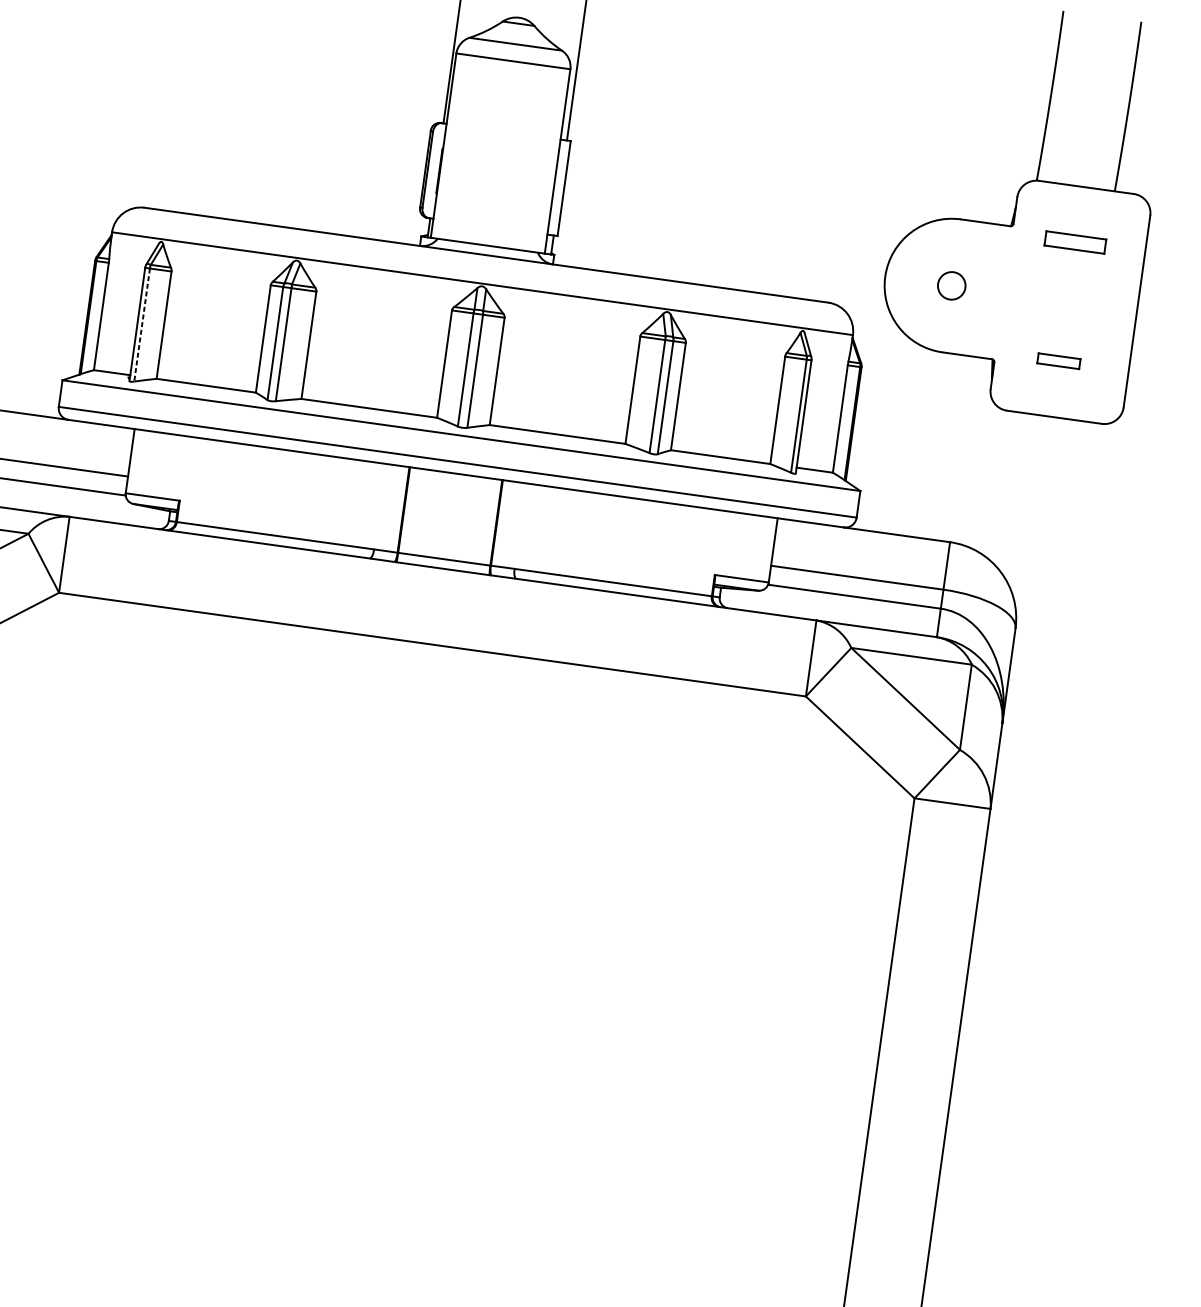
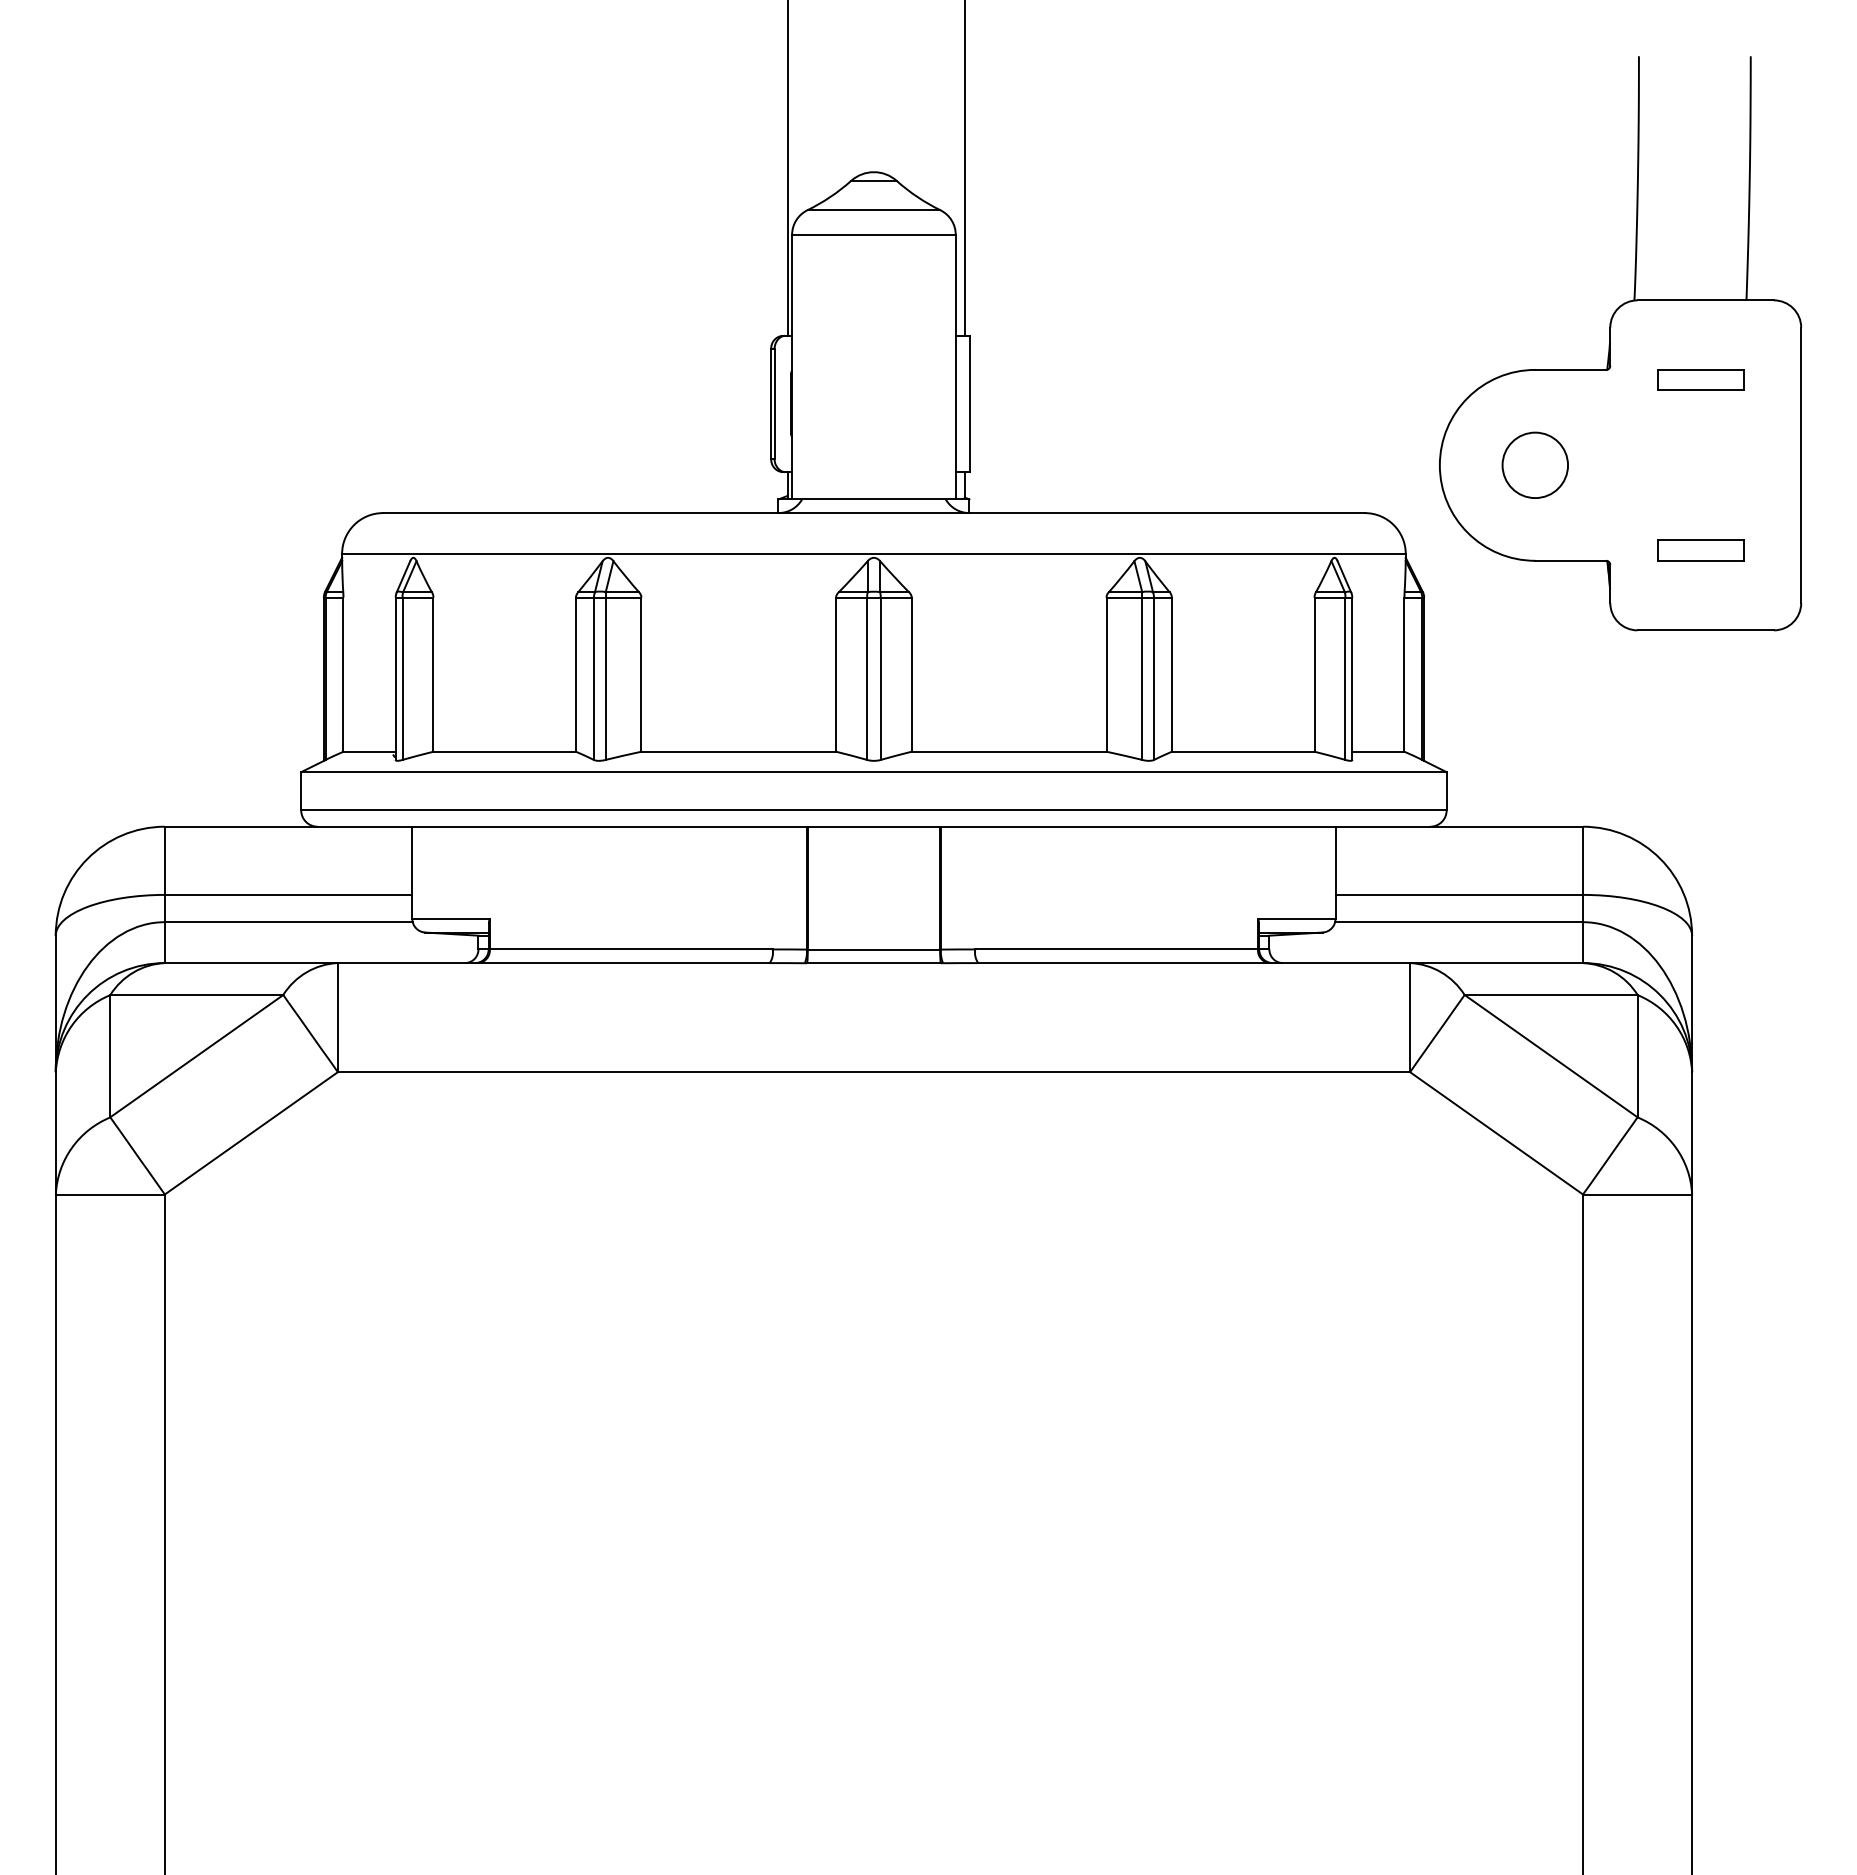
circle: (951, 286) -> (1535, 465), size x1.67
line: (142, 325) -> (402, 679), dashed -> solid
part: (1058, 361) -> (1700, 550), size x1.43

